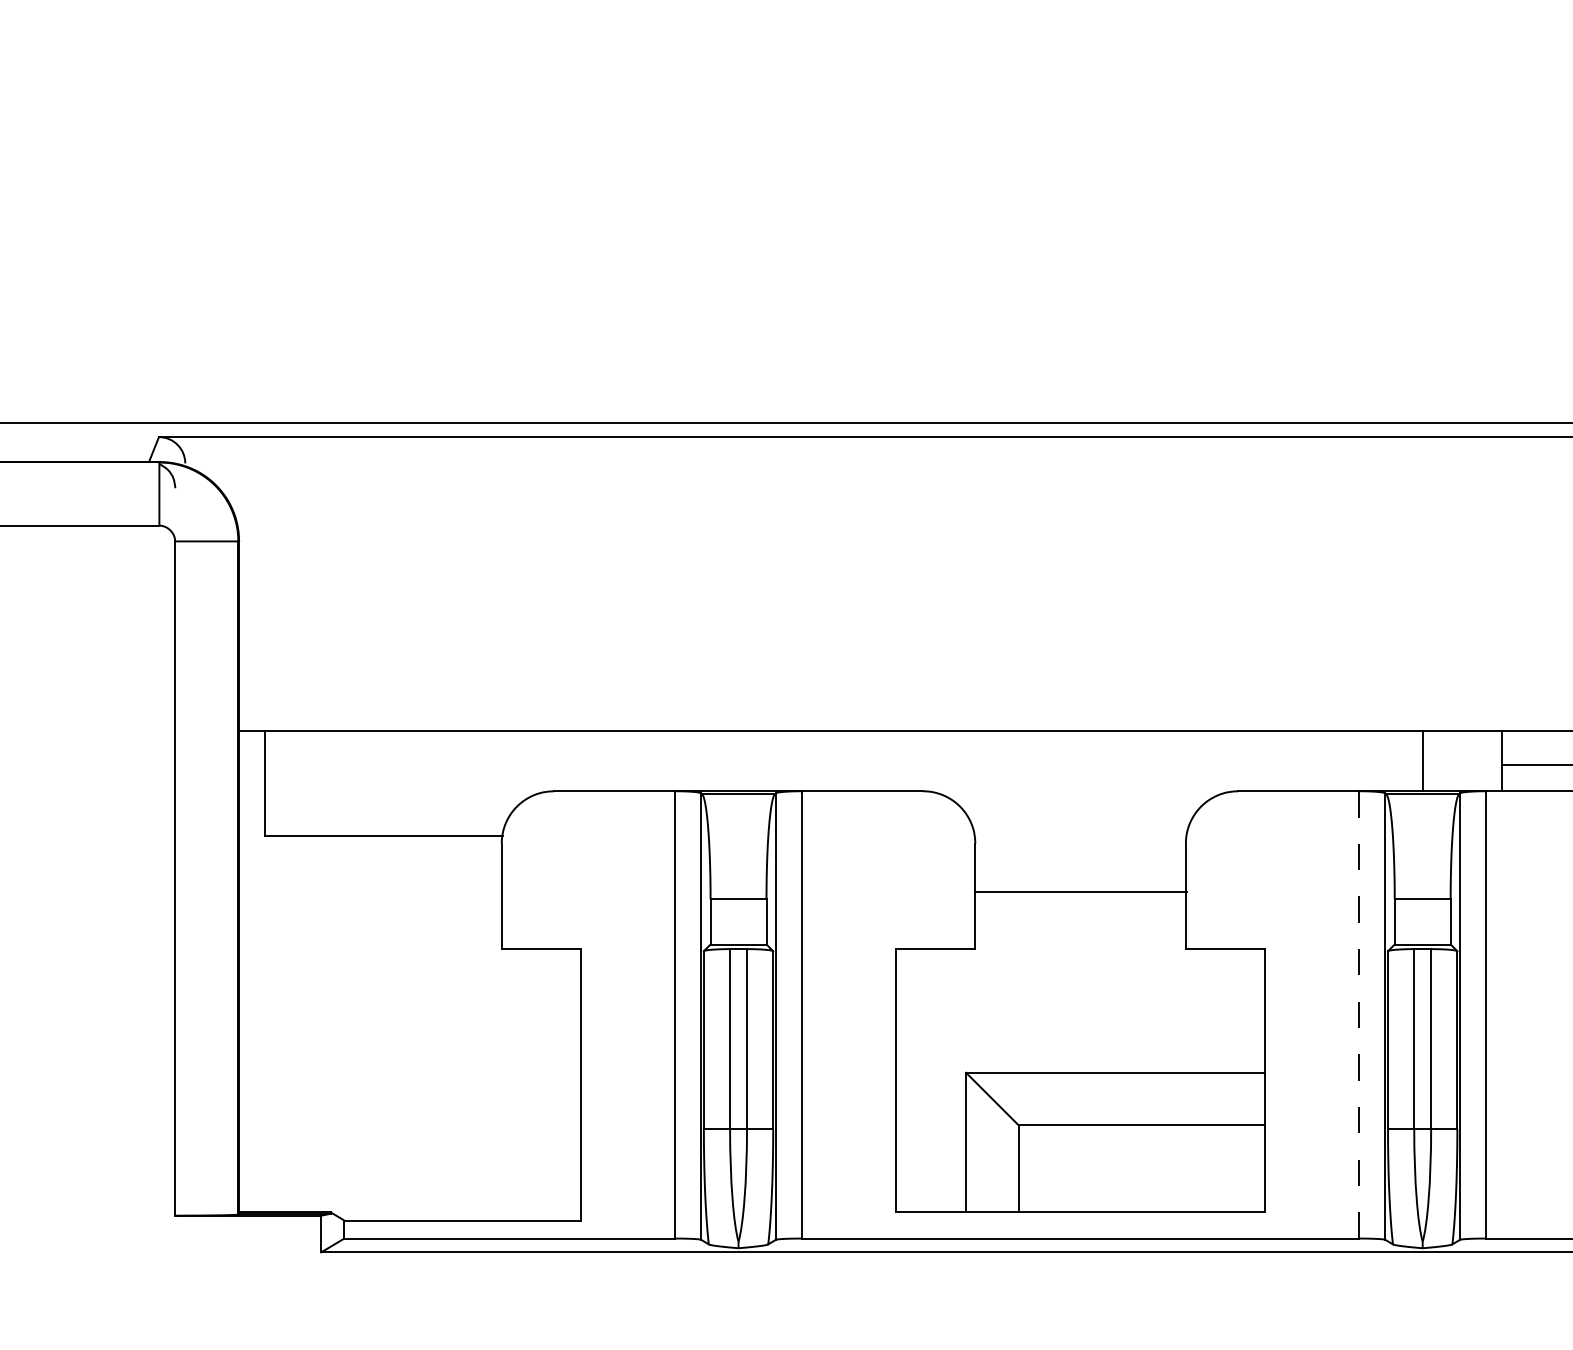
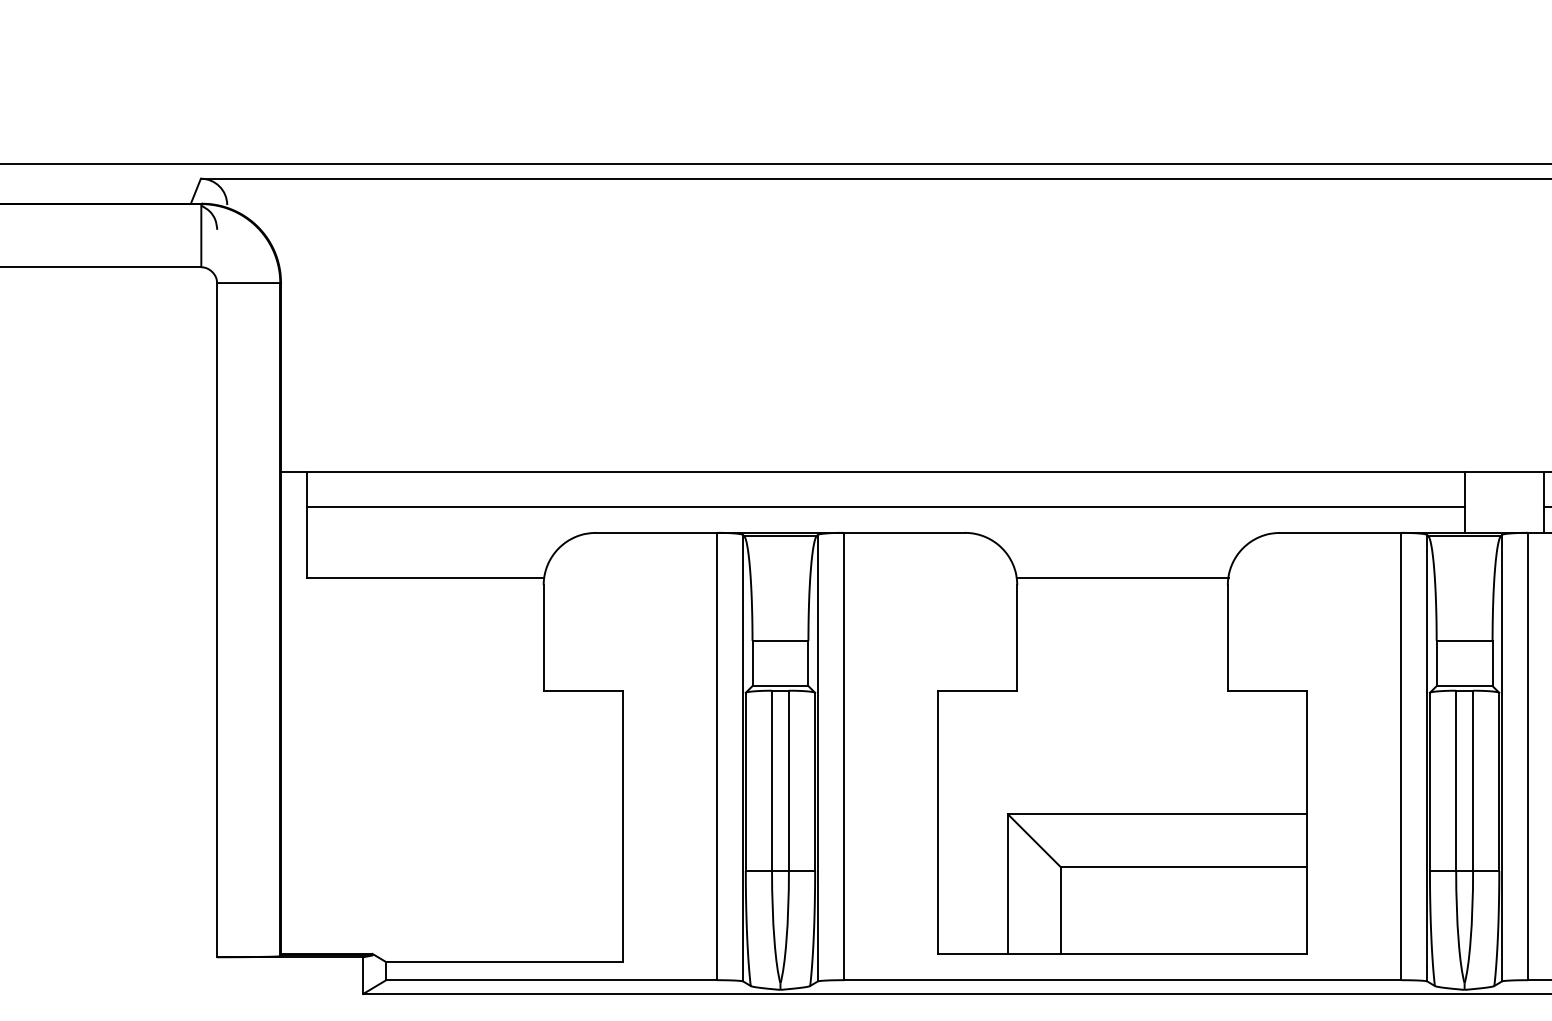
line: (843, 764) -> (885, 506), added
line: (1080, 891) -> (1122, 577), moved
line: (1359, 1014) -> (1401, 756), dashed -> solid

